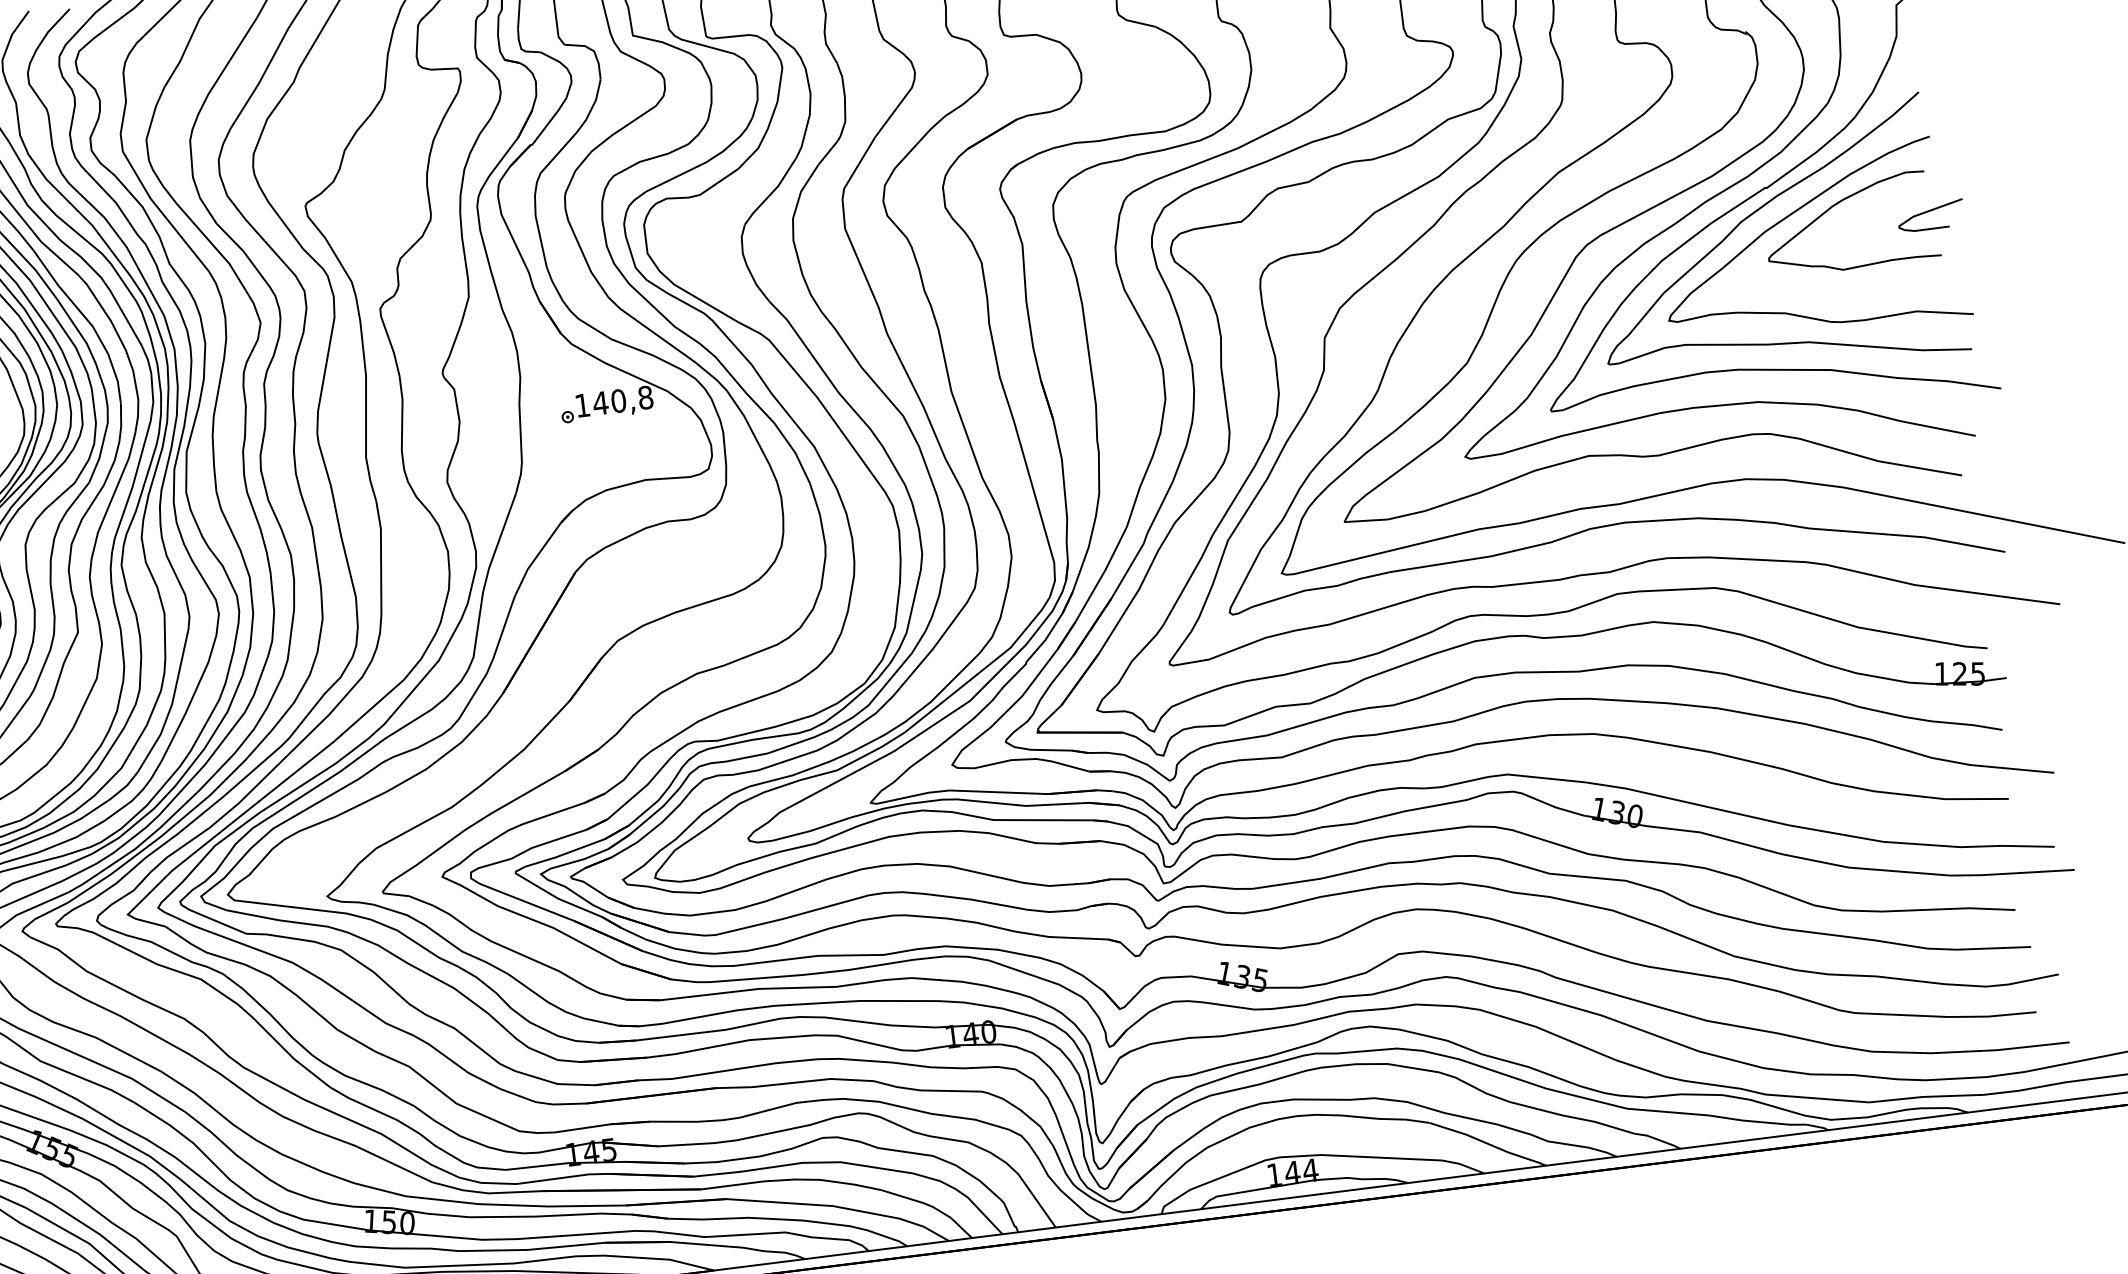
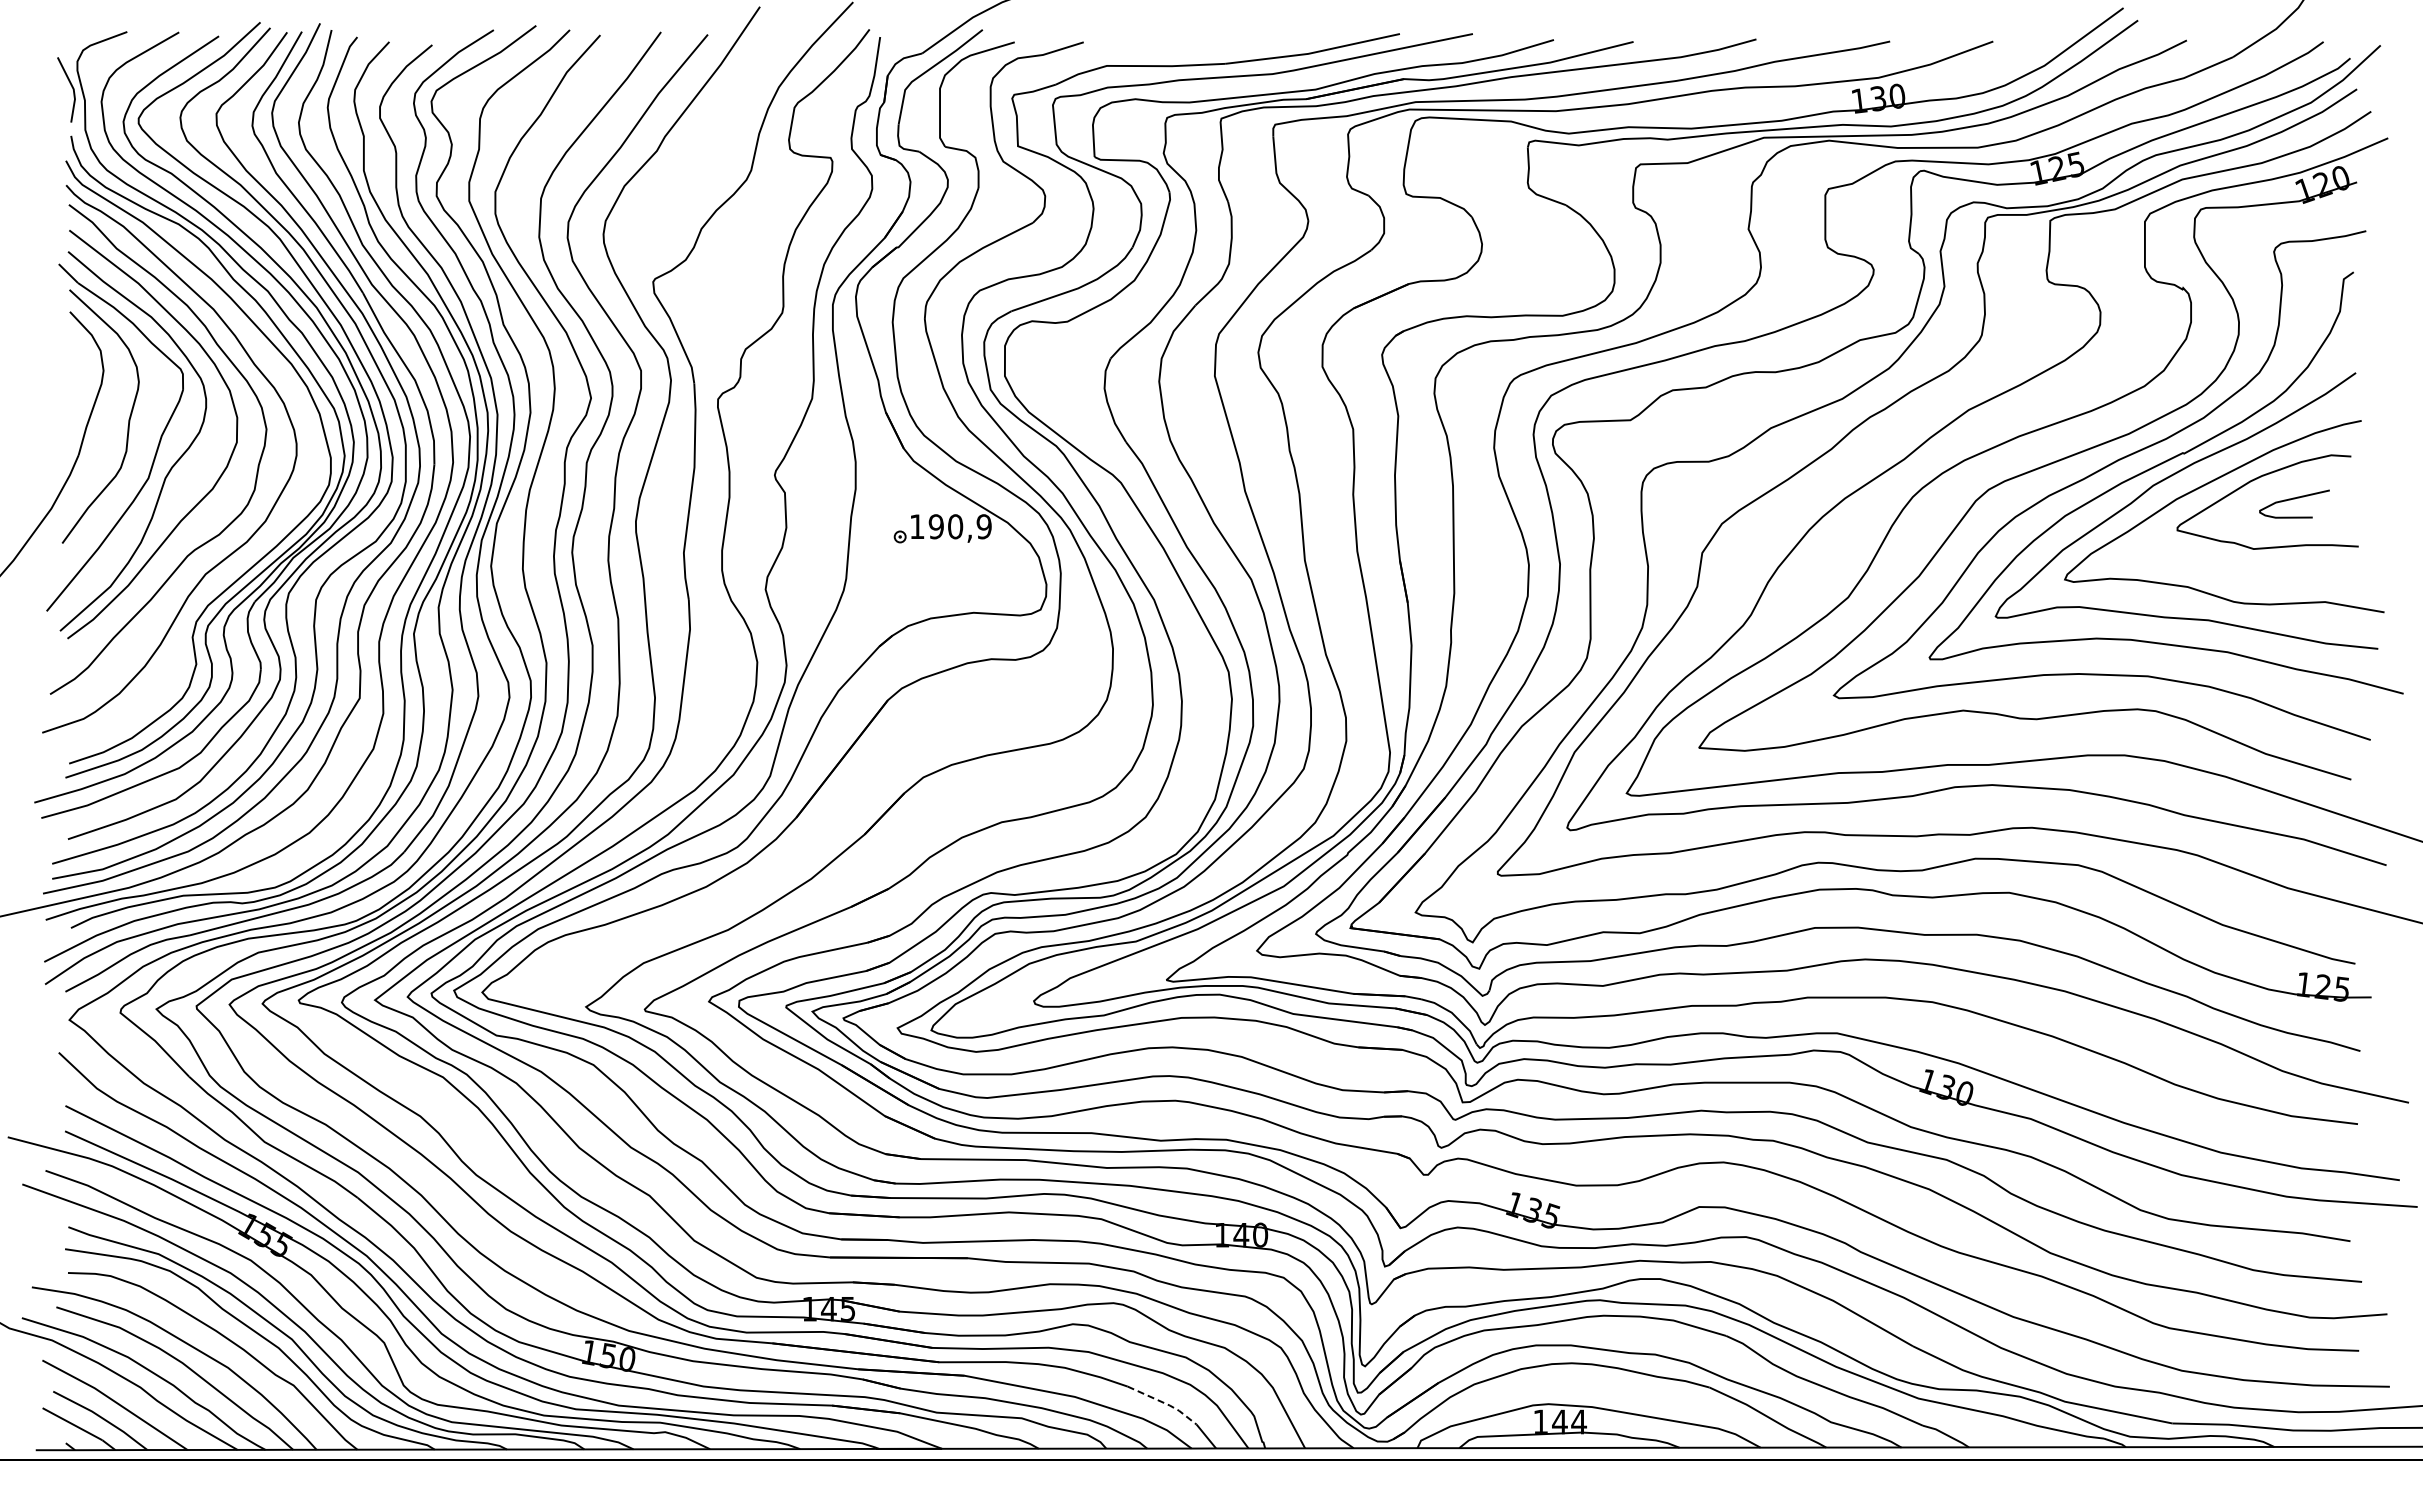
curve: (1930, 211) -> (2294, 499), moved
text: (622, 400) -> (959, 526), 140,8 -> 190,9
line: (919, 1201) -> (1165, 1403), solid -> dashed

